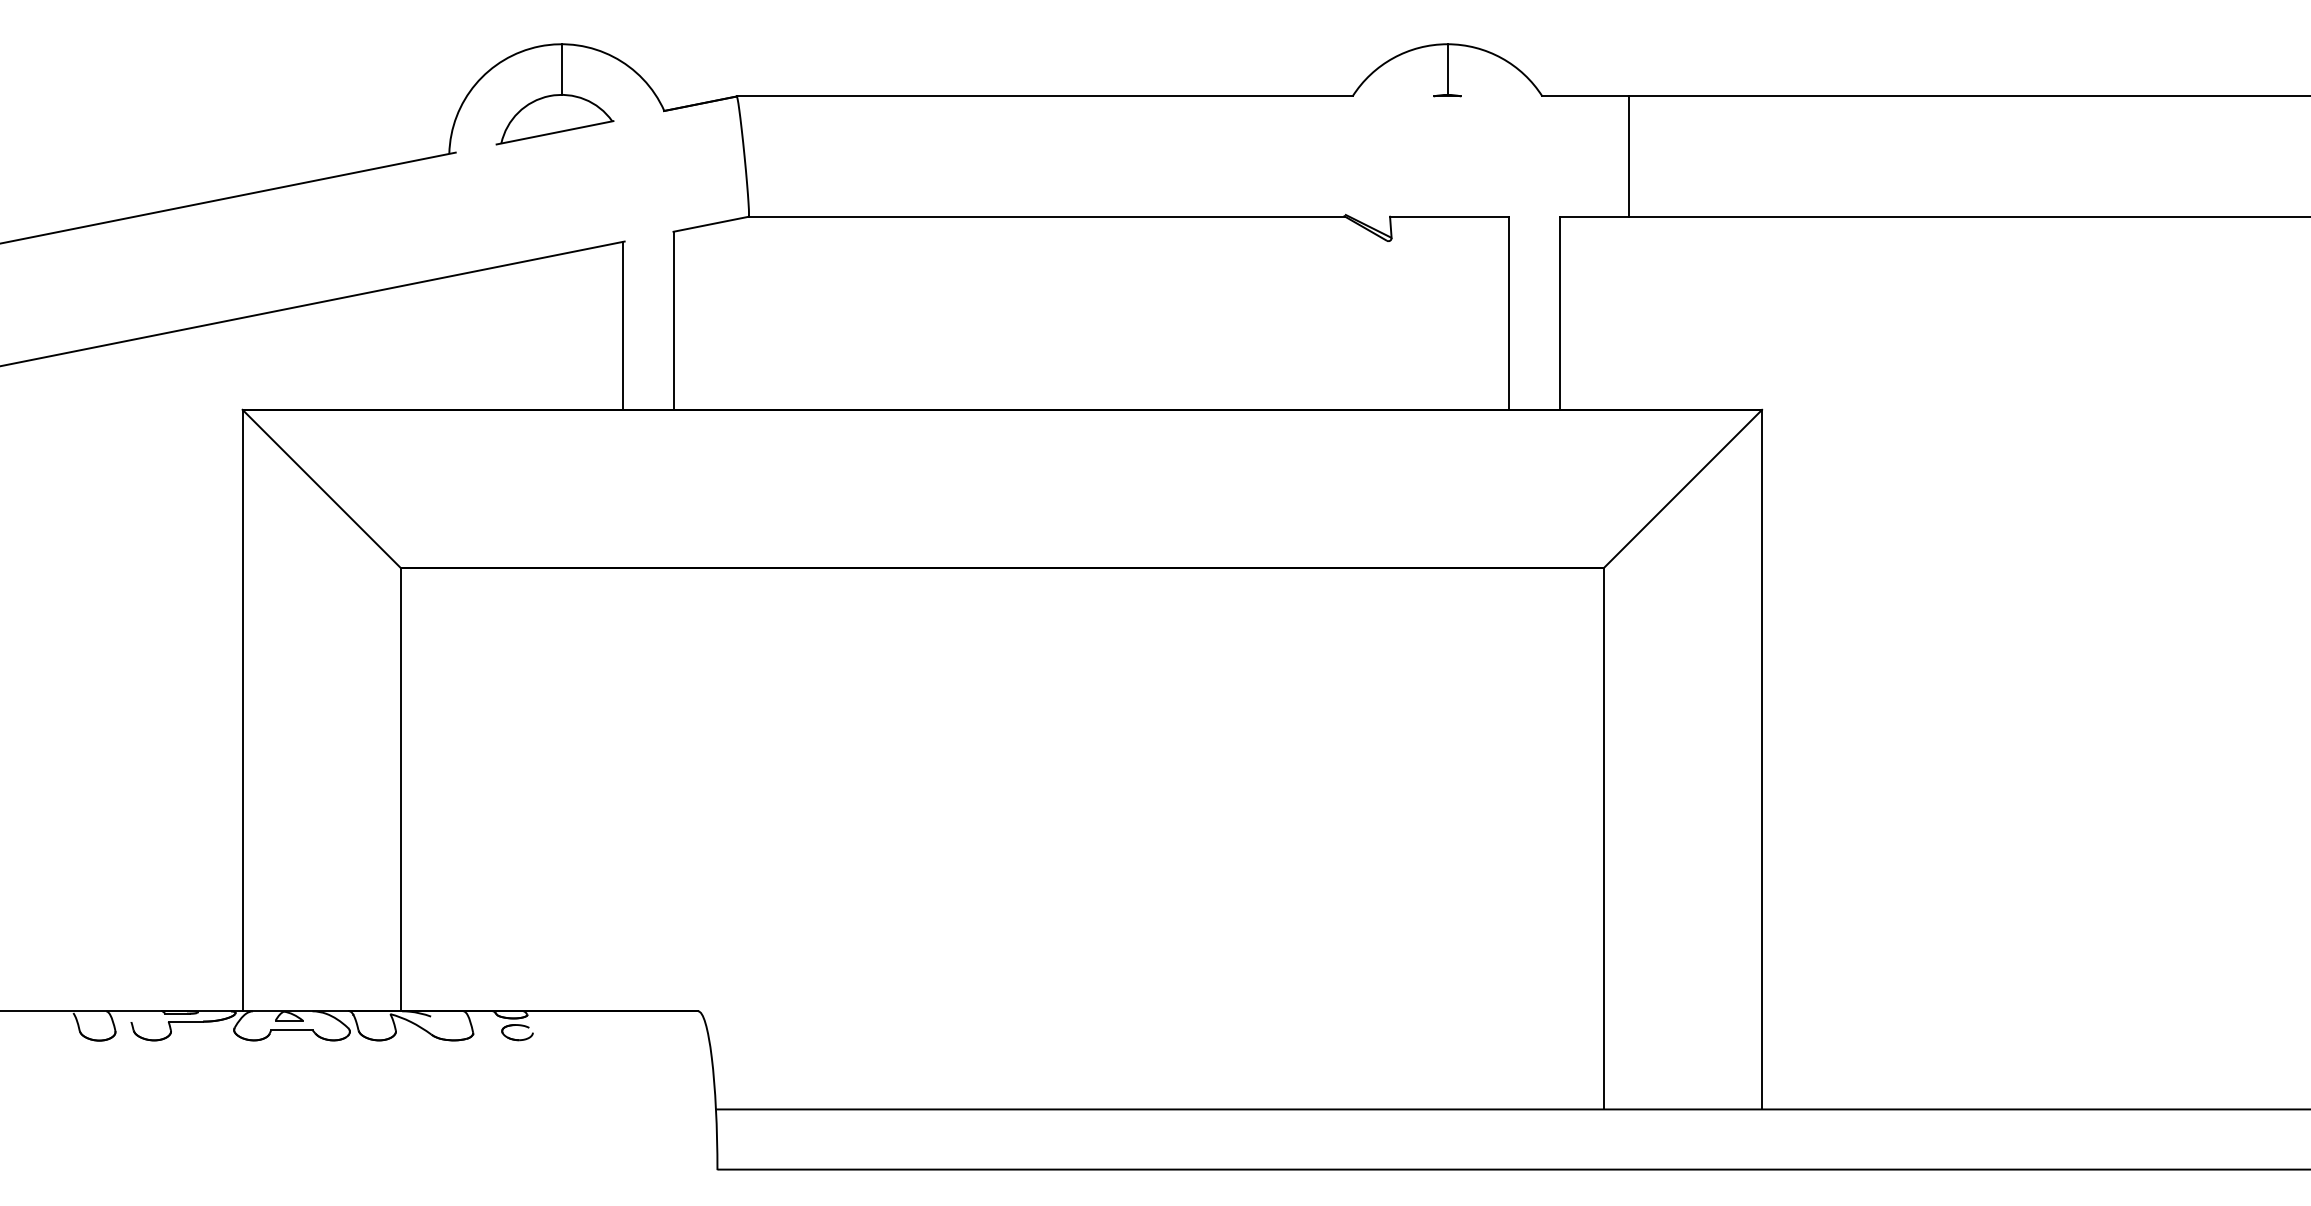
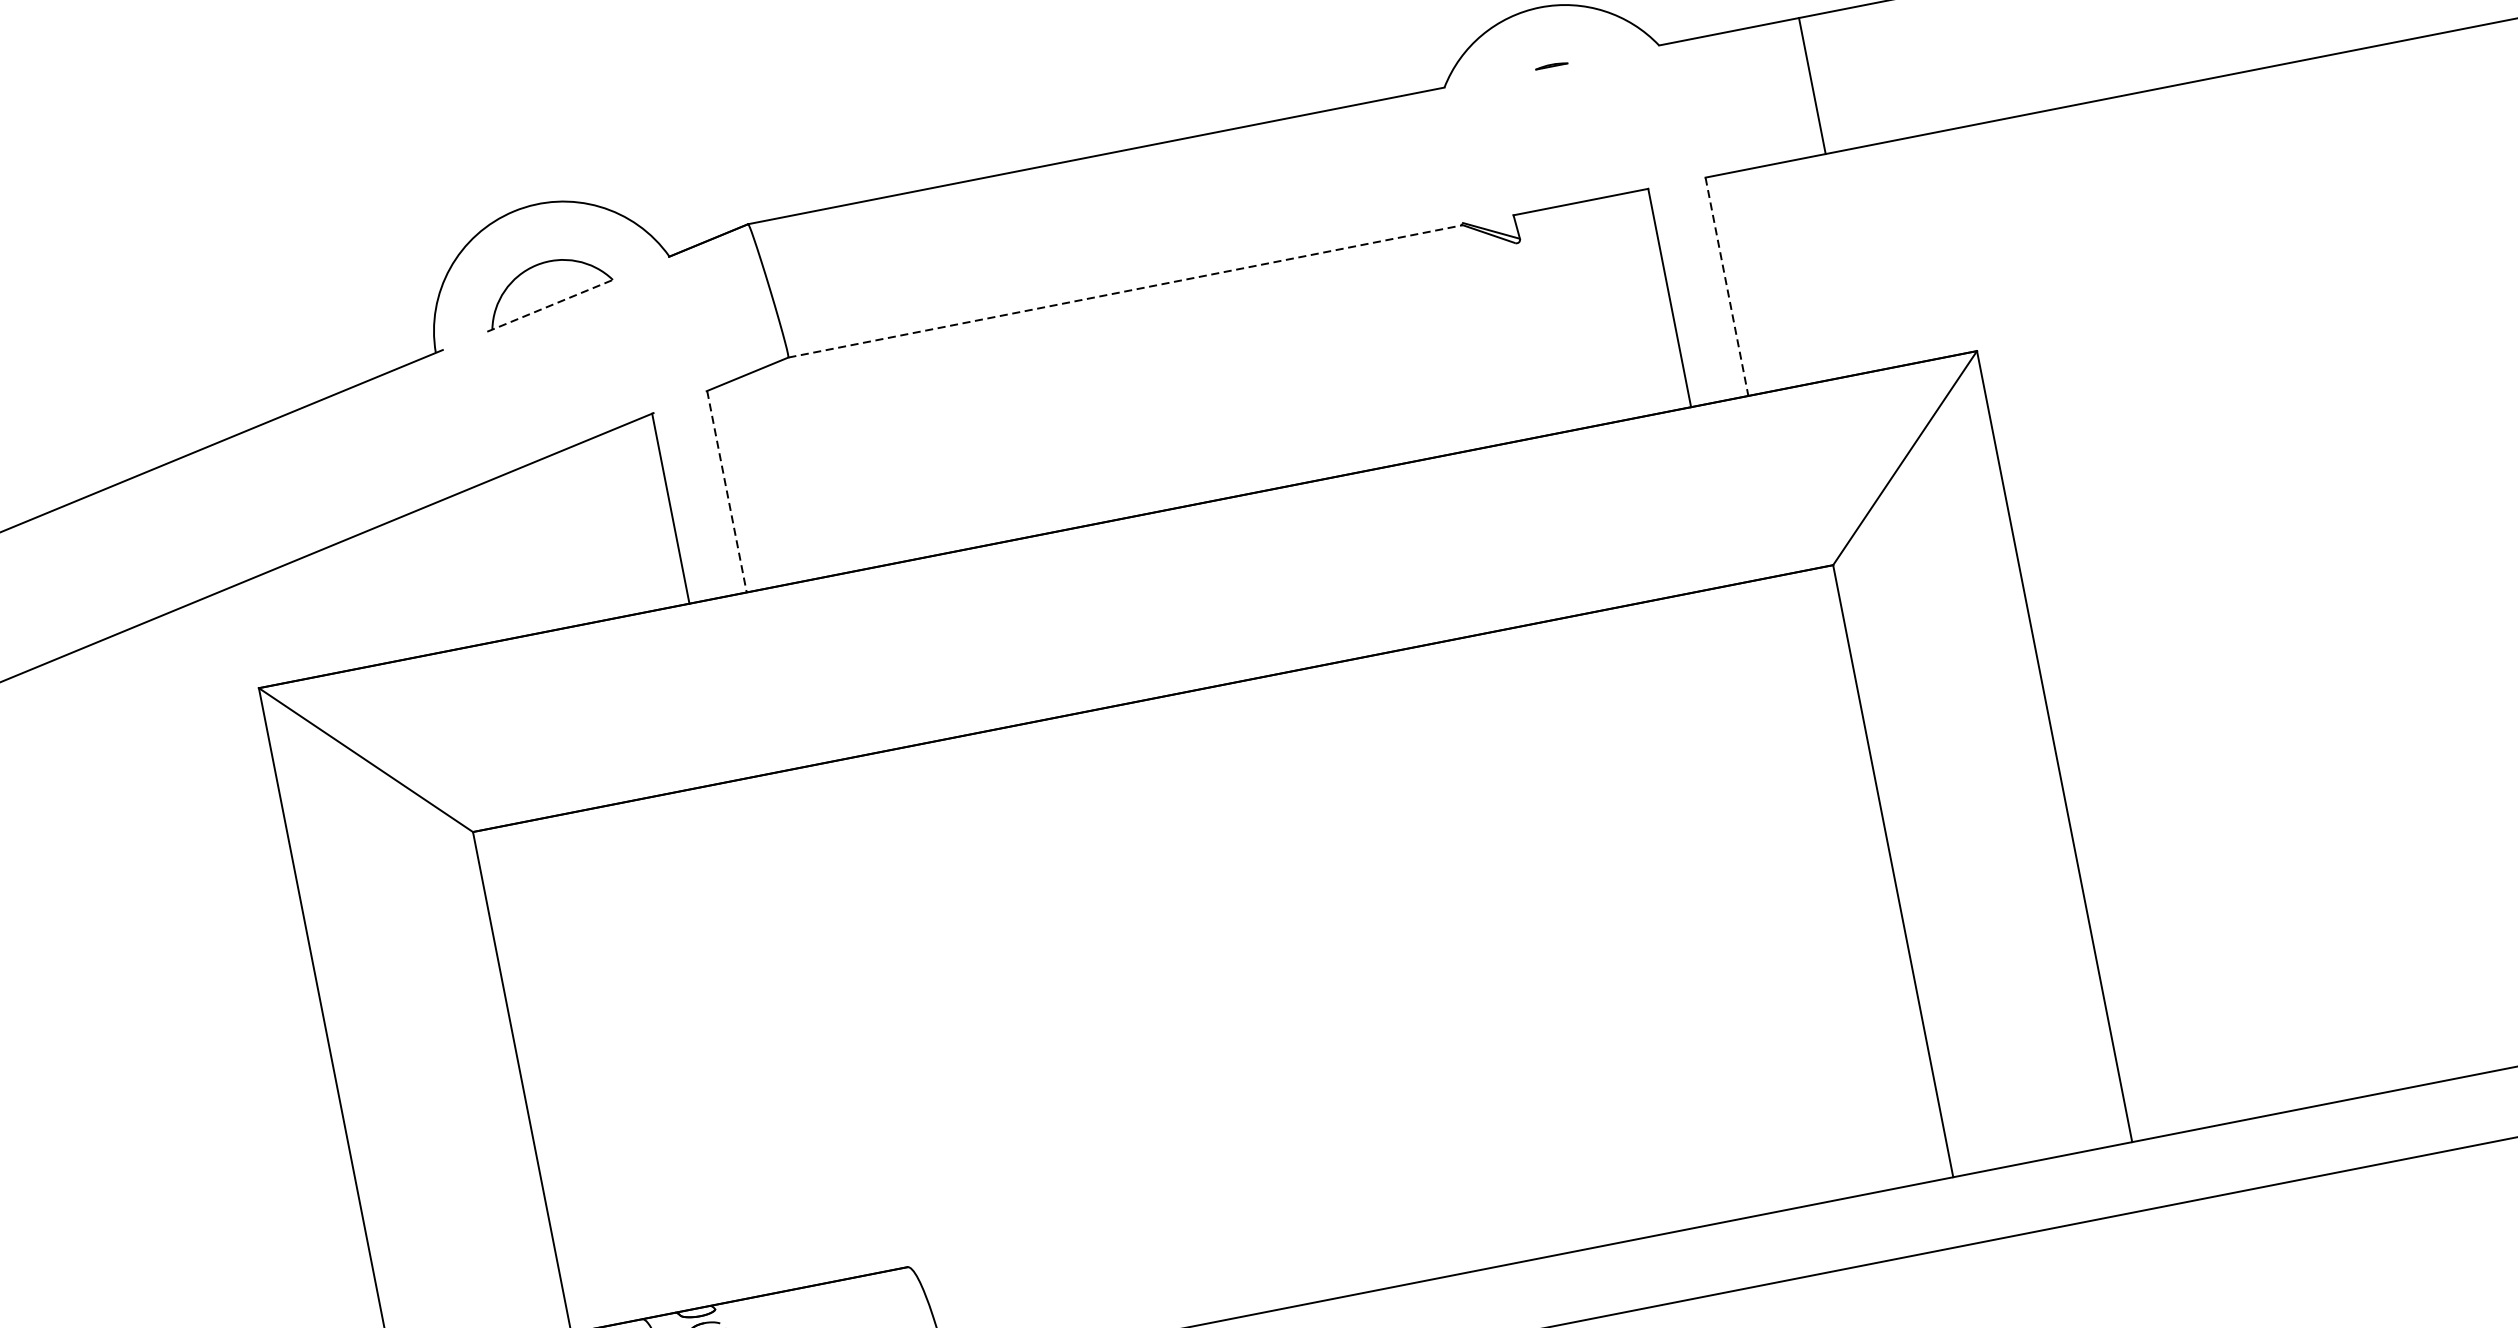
line: (561, 69) -> (543, 232), removed
line: (1447, 69) -> (1545, 36), removed
line: (555, 132) -> (551, 305), solid -> dashed
line: (1629, 156) -> (1812, 85), moved
line: (1047, 216) -> (1126, 290), solid -> dashed
line: (1559, 313) -> (1726, 287), solid -> dashed
line: (674, 321) -> (727, 492), solid -> dashed

